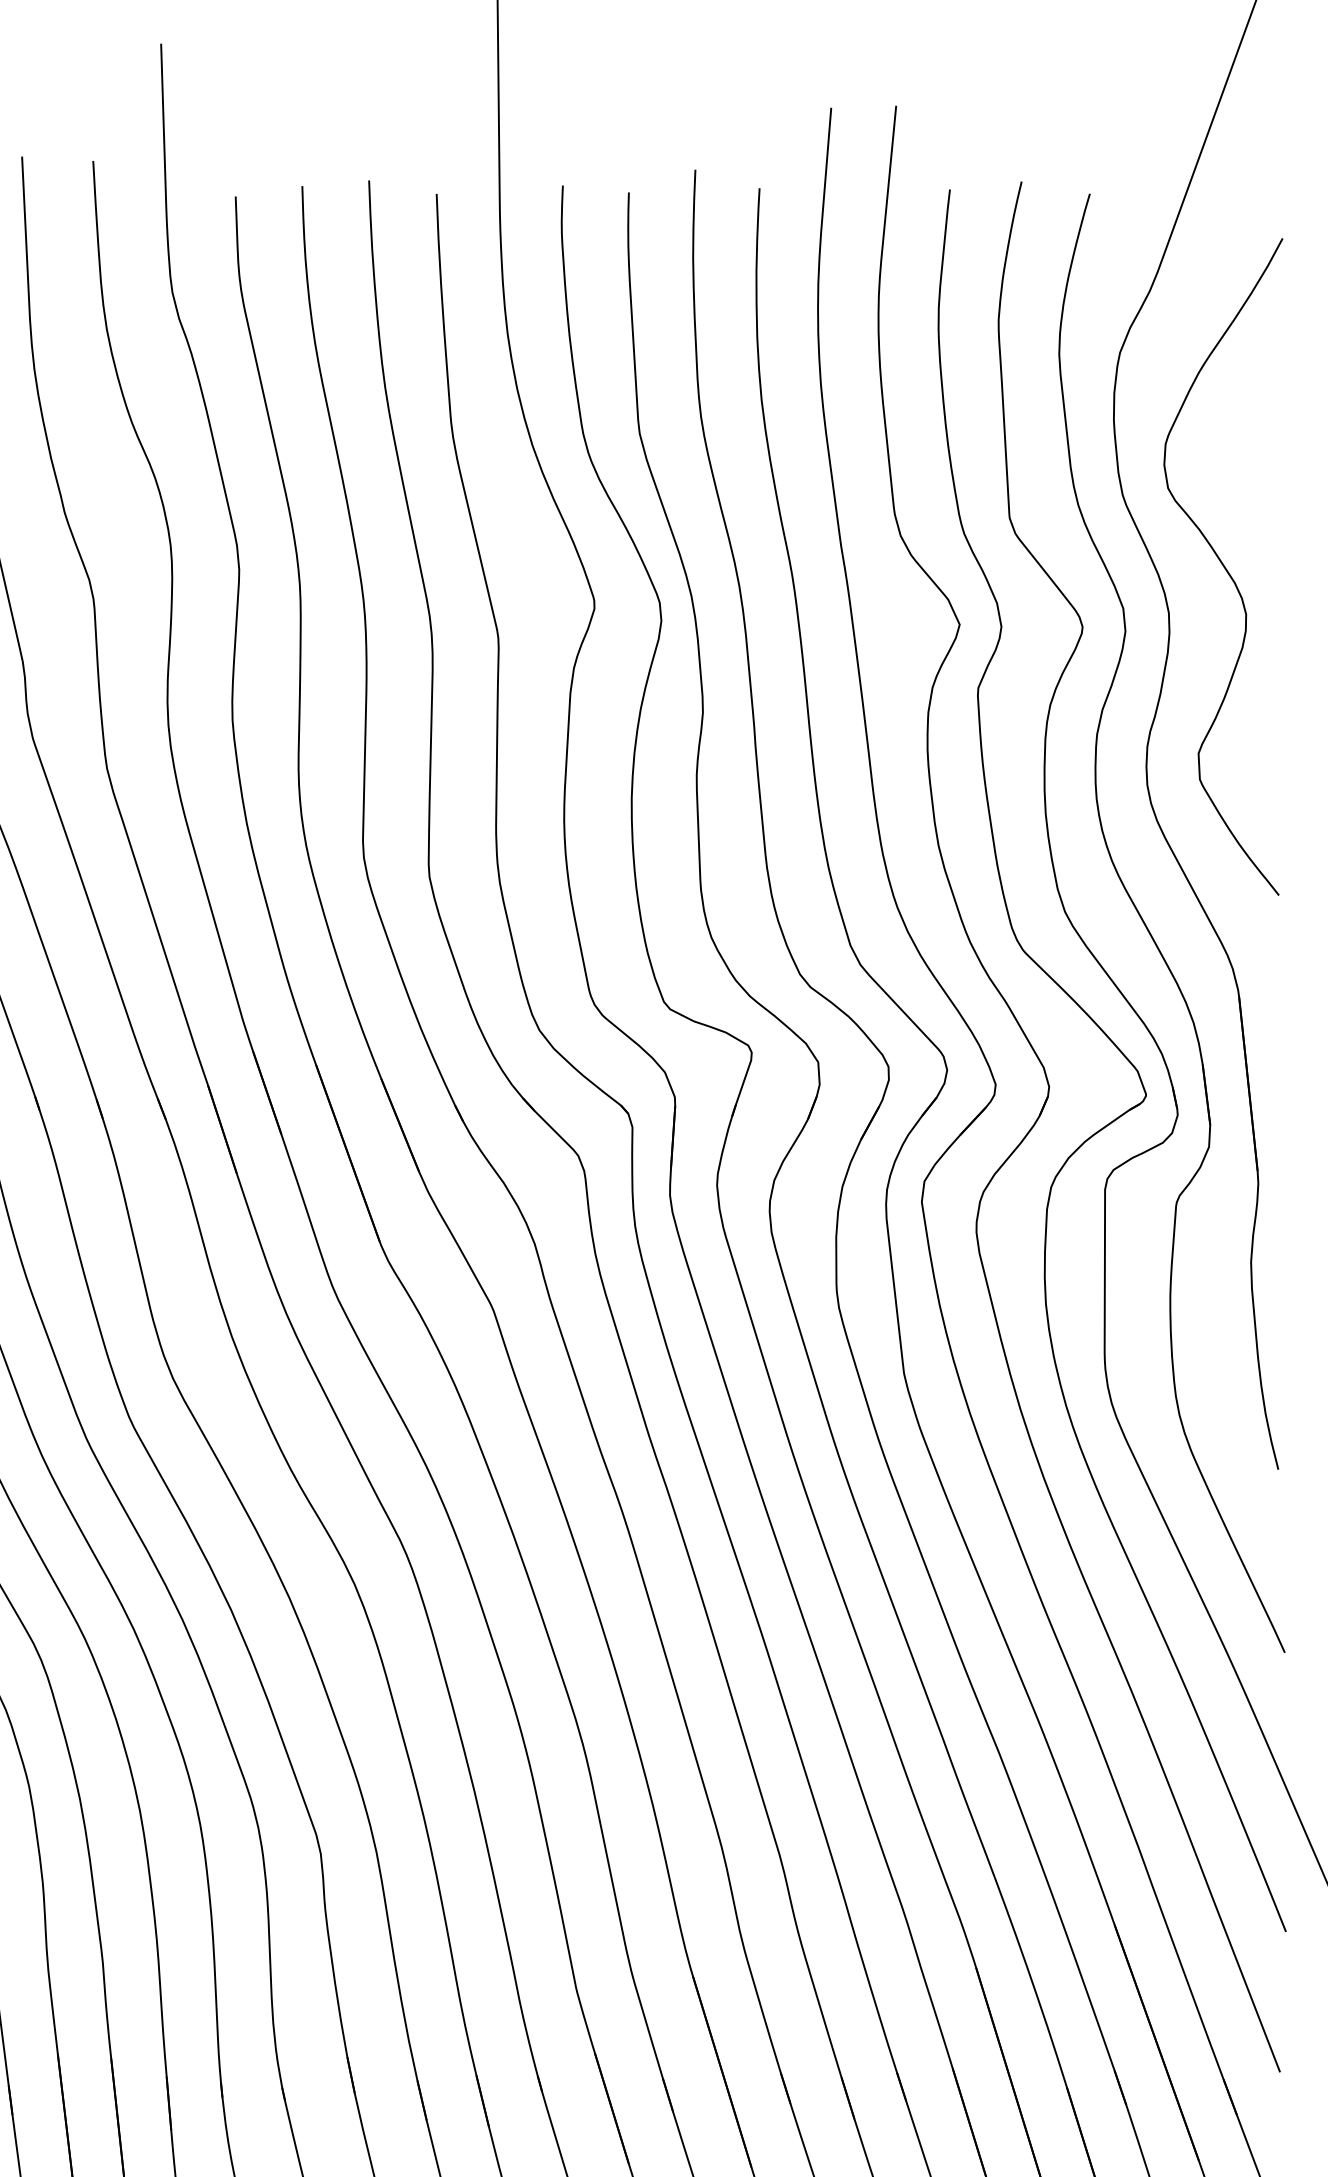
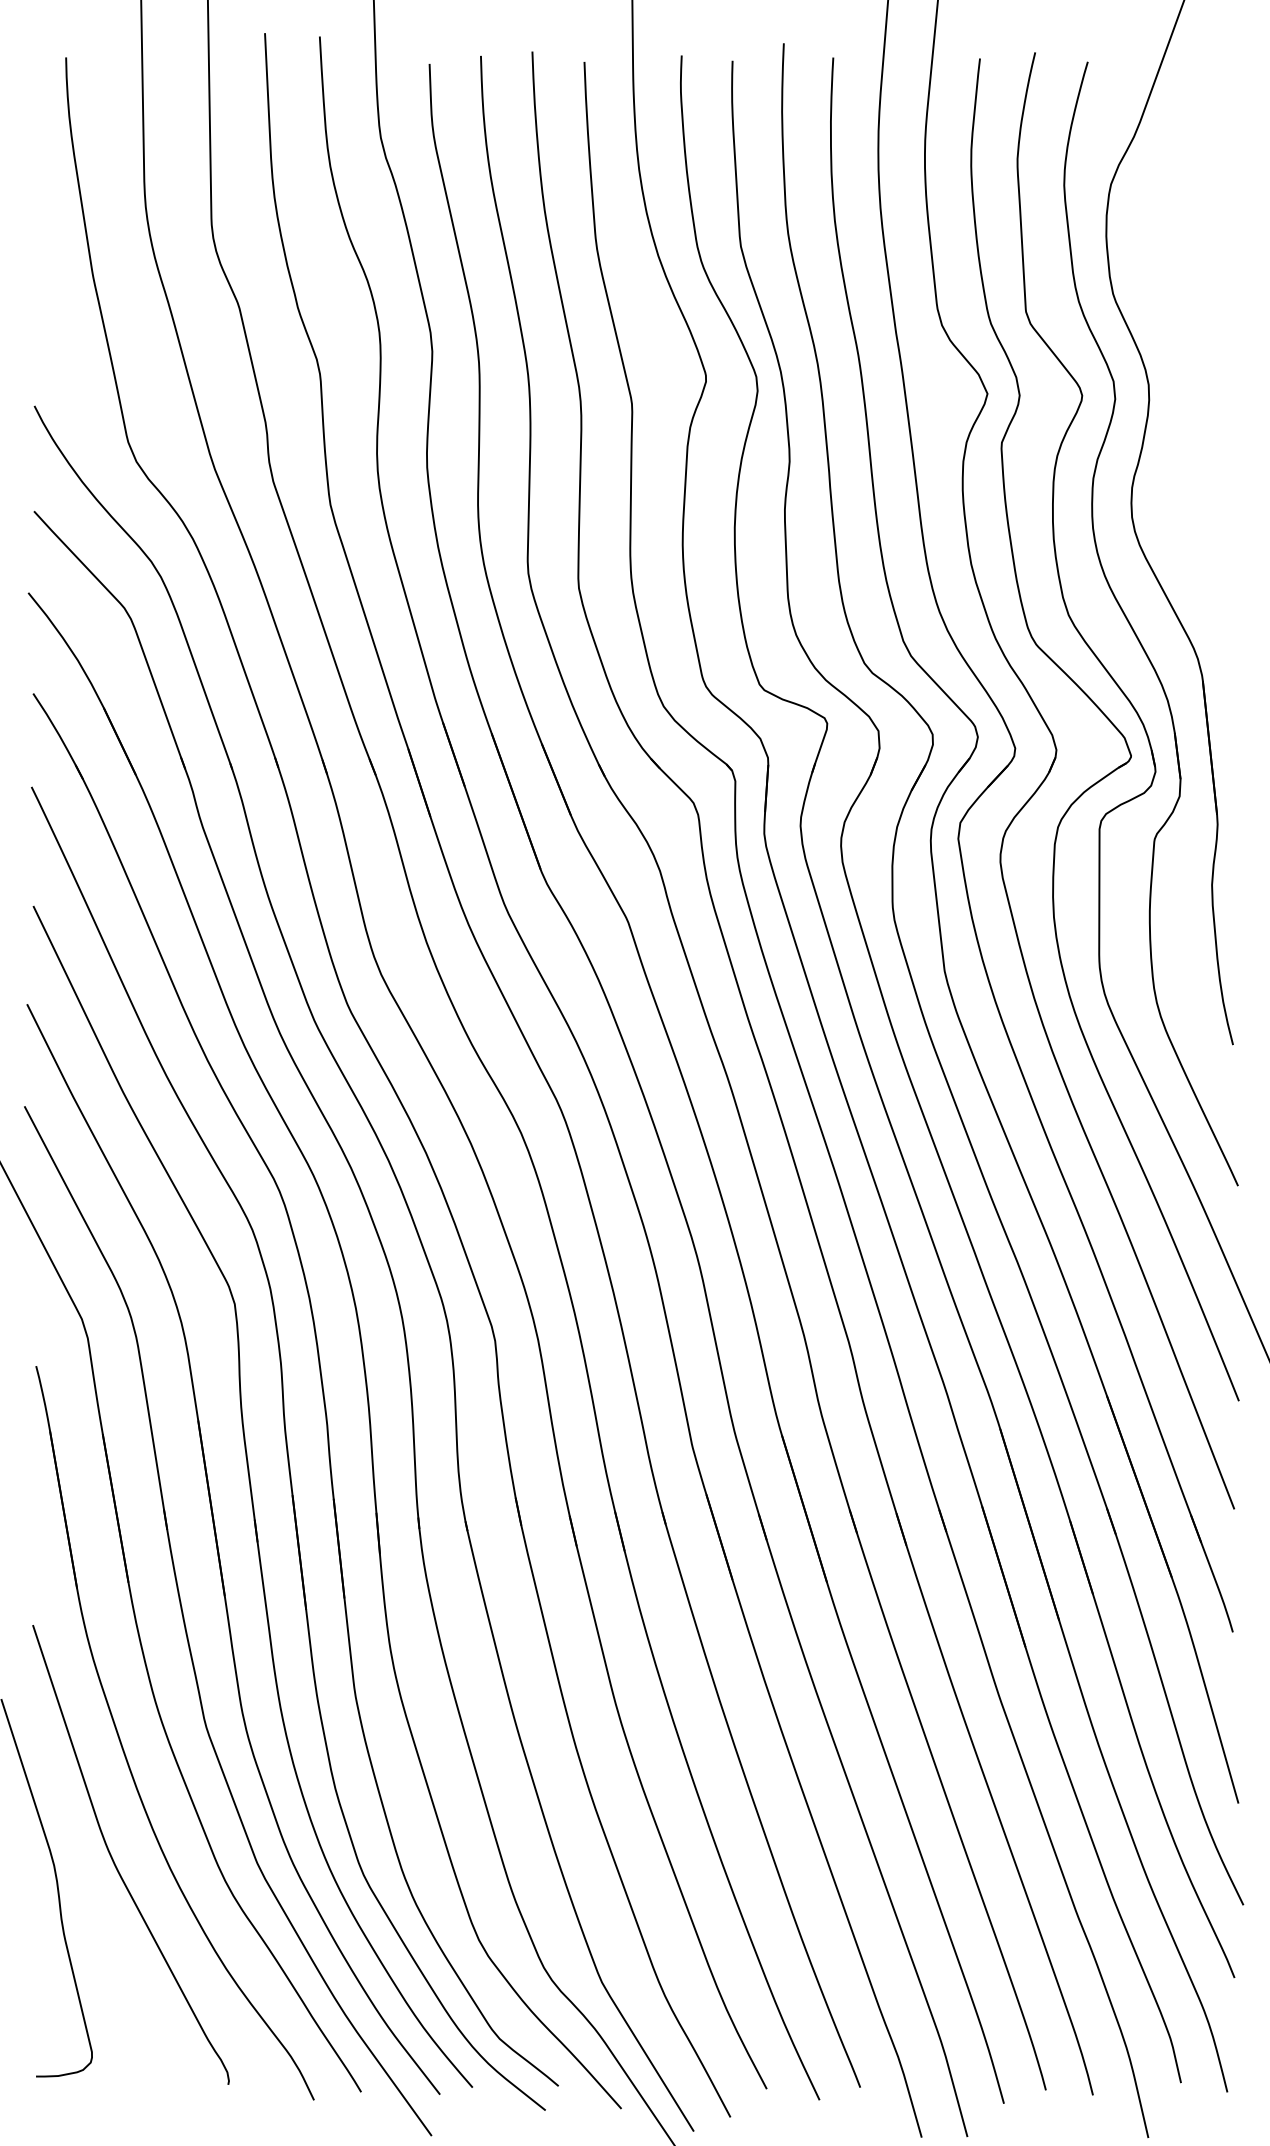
curve: (1223, 567) -> (1190, 349), removed

